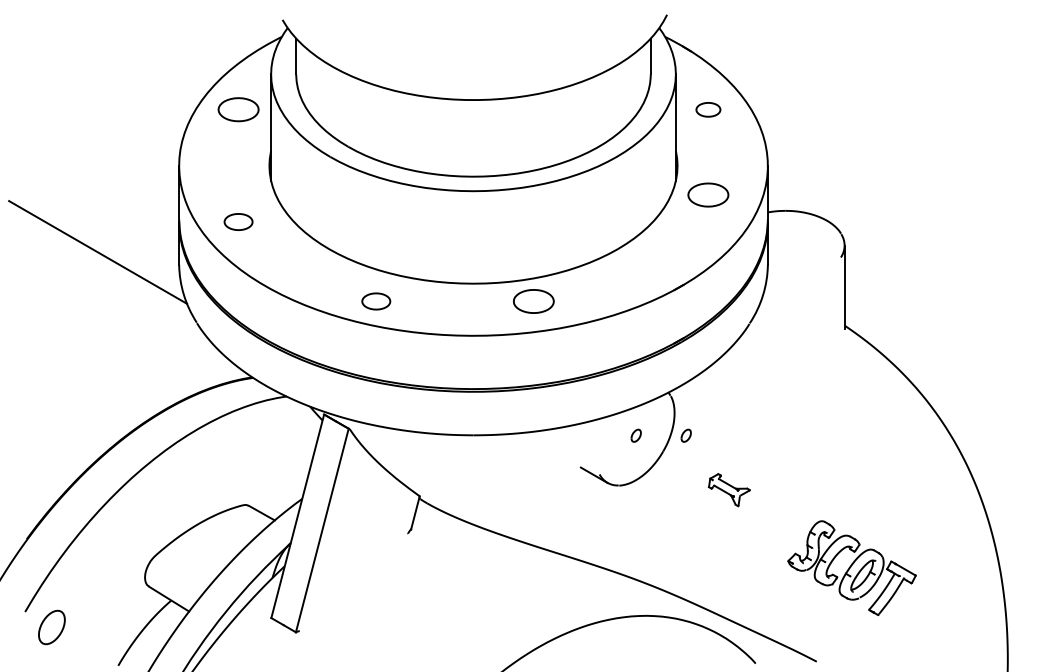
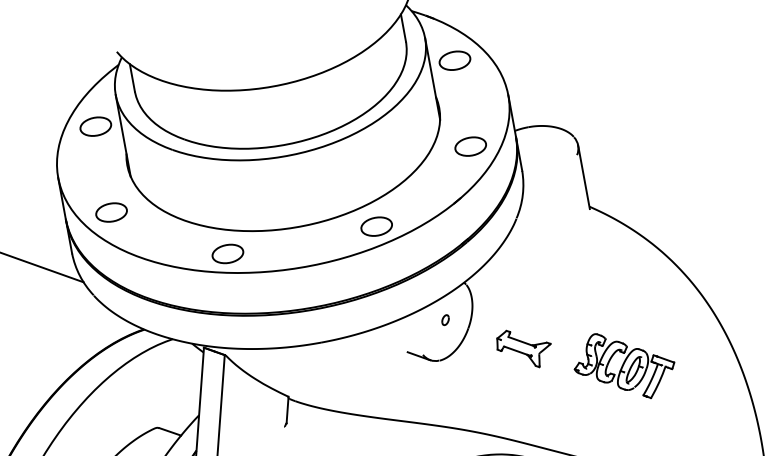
part: (708, 109) -> (455, 60), size x1.67
part: (708, 194) -> (470, 146), moved
part: (238, 221) -> (111, 212), size x1.43
part: (376, 301) -> (228, 253), size x1.43
part: (533, 301) -> (376, 226), moved
part: (685, 435) -> (483, 313), removed
part: (729, 489) -> (524, 348), size x1.67
part: (851, 568) -> (624, 366), moved

